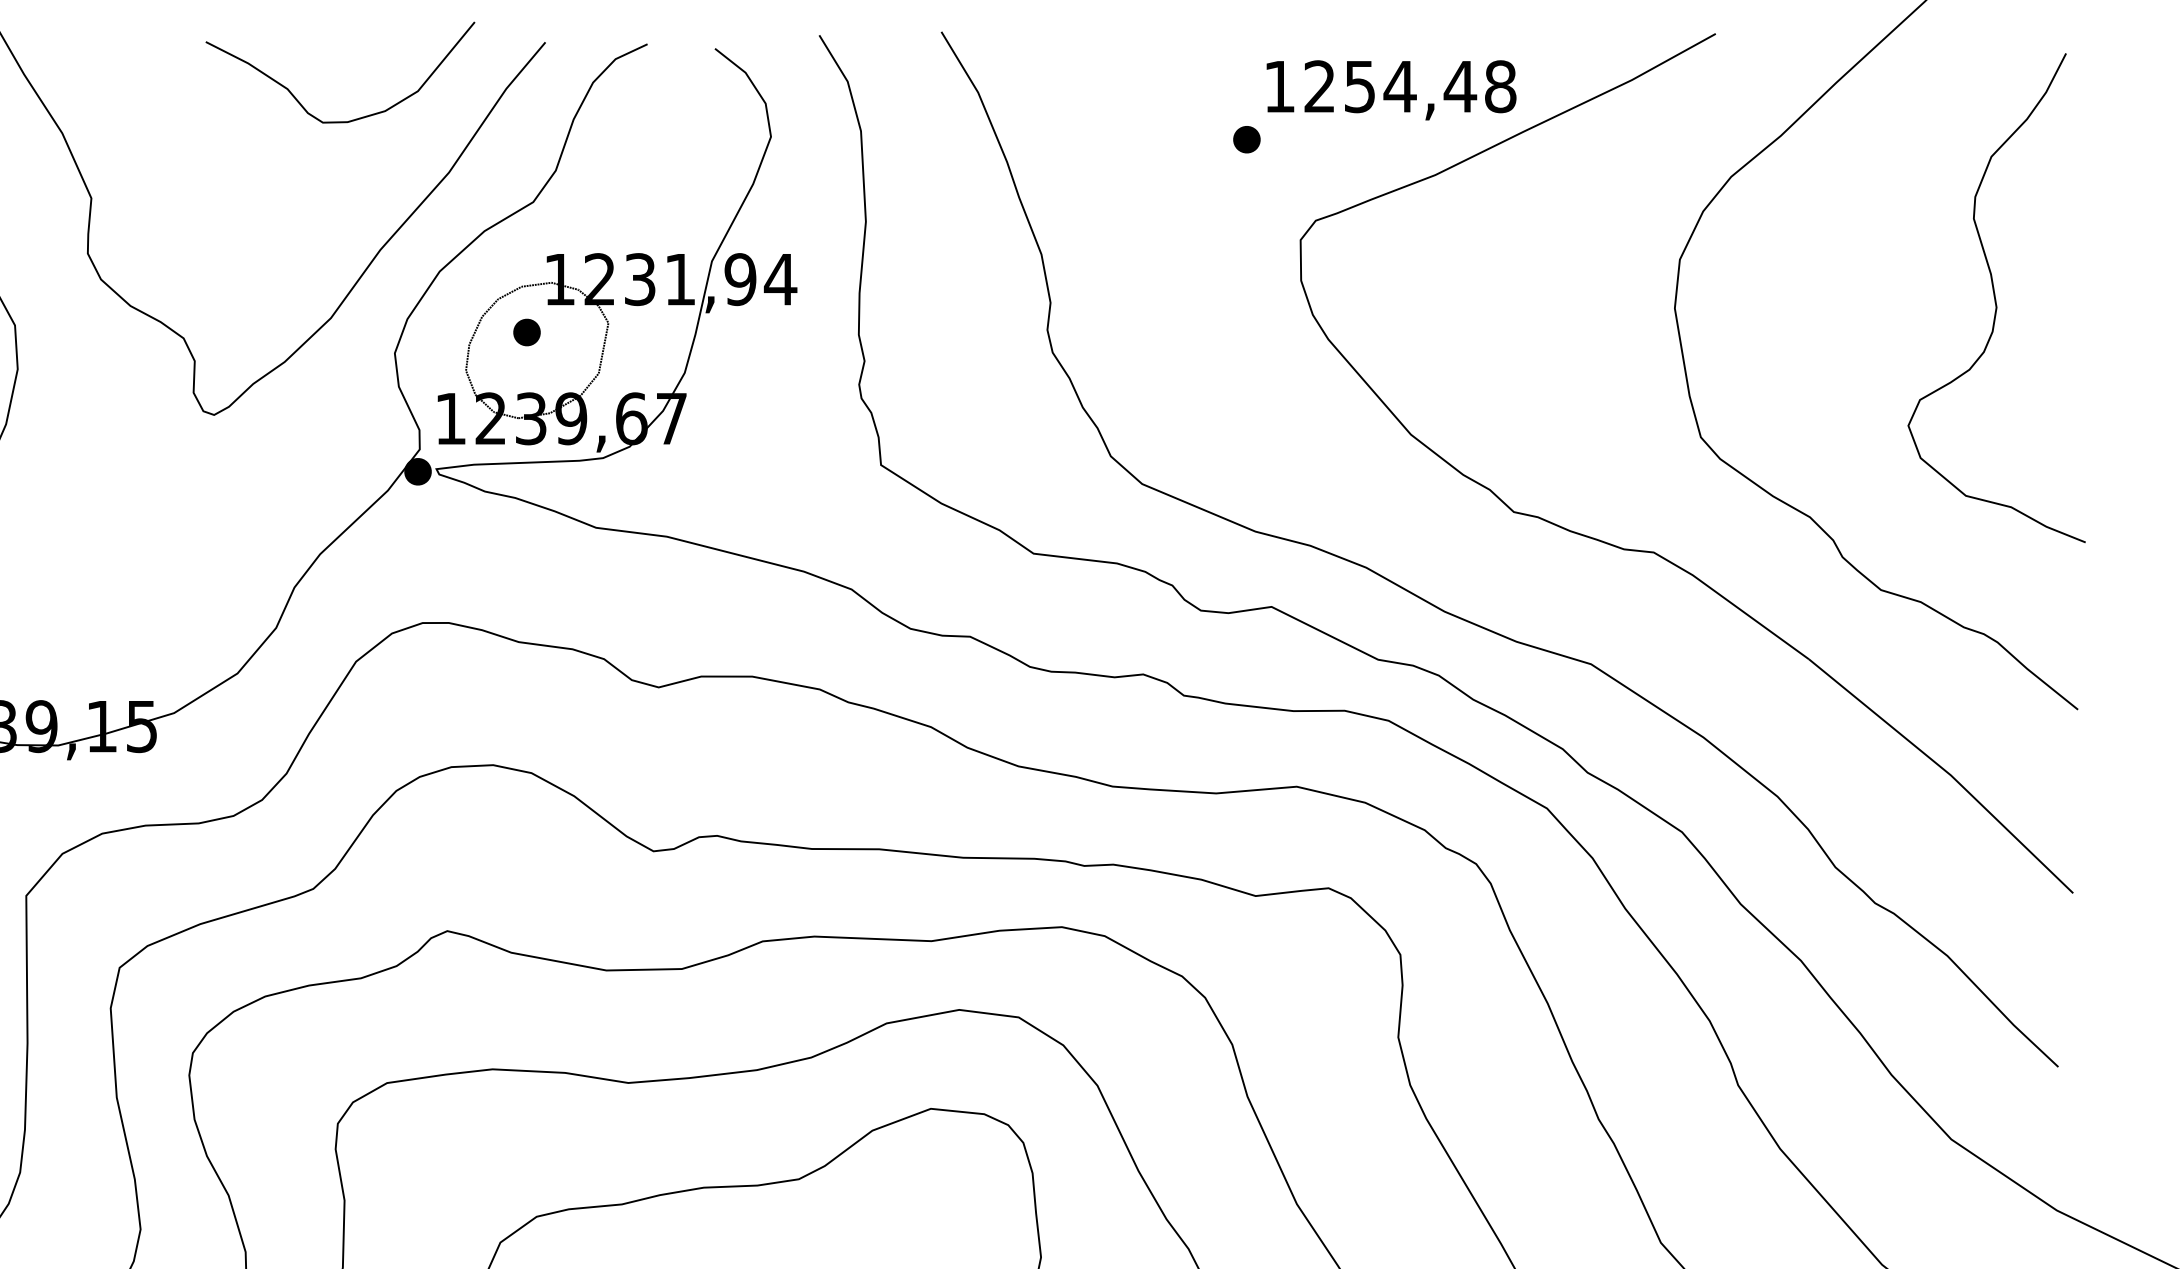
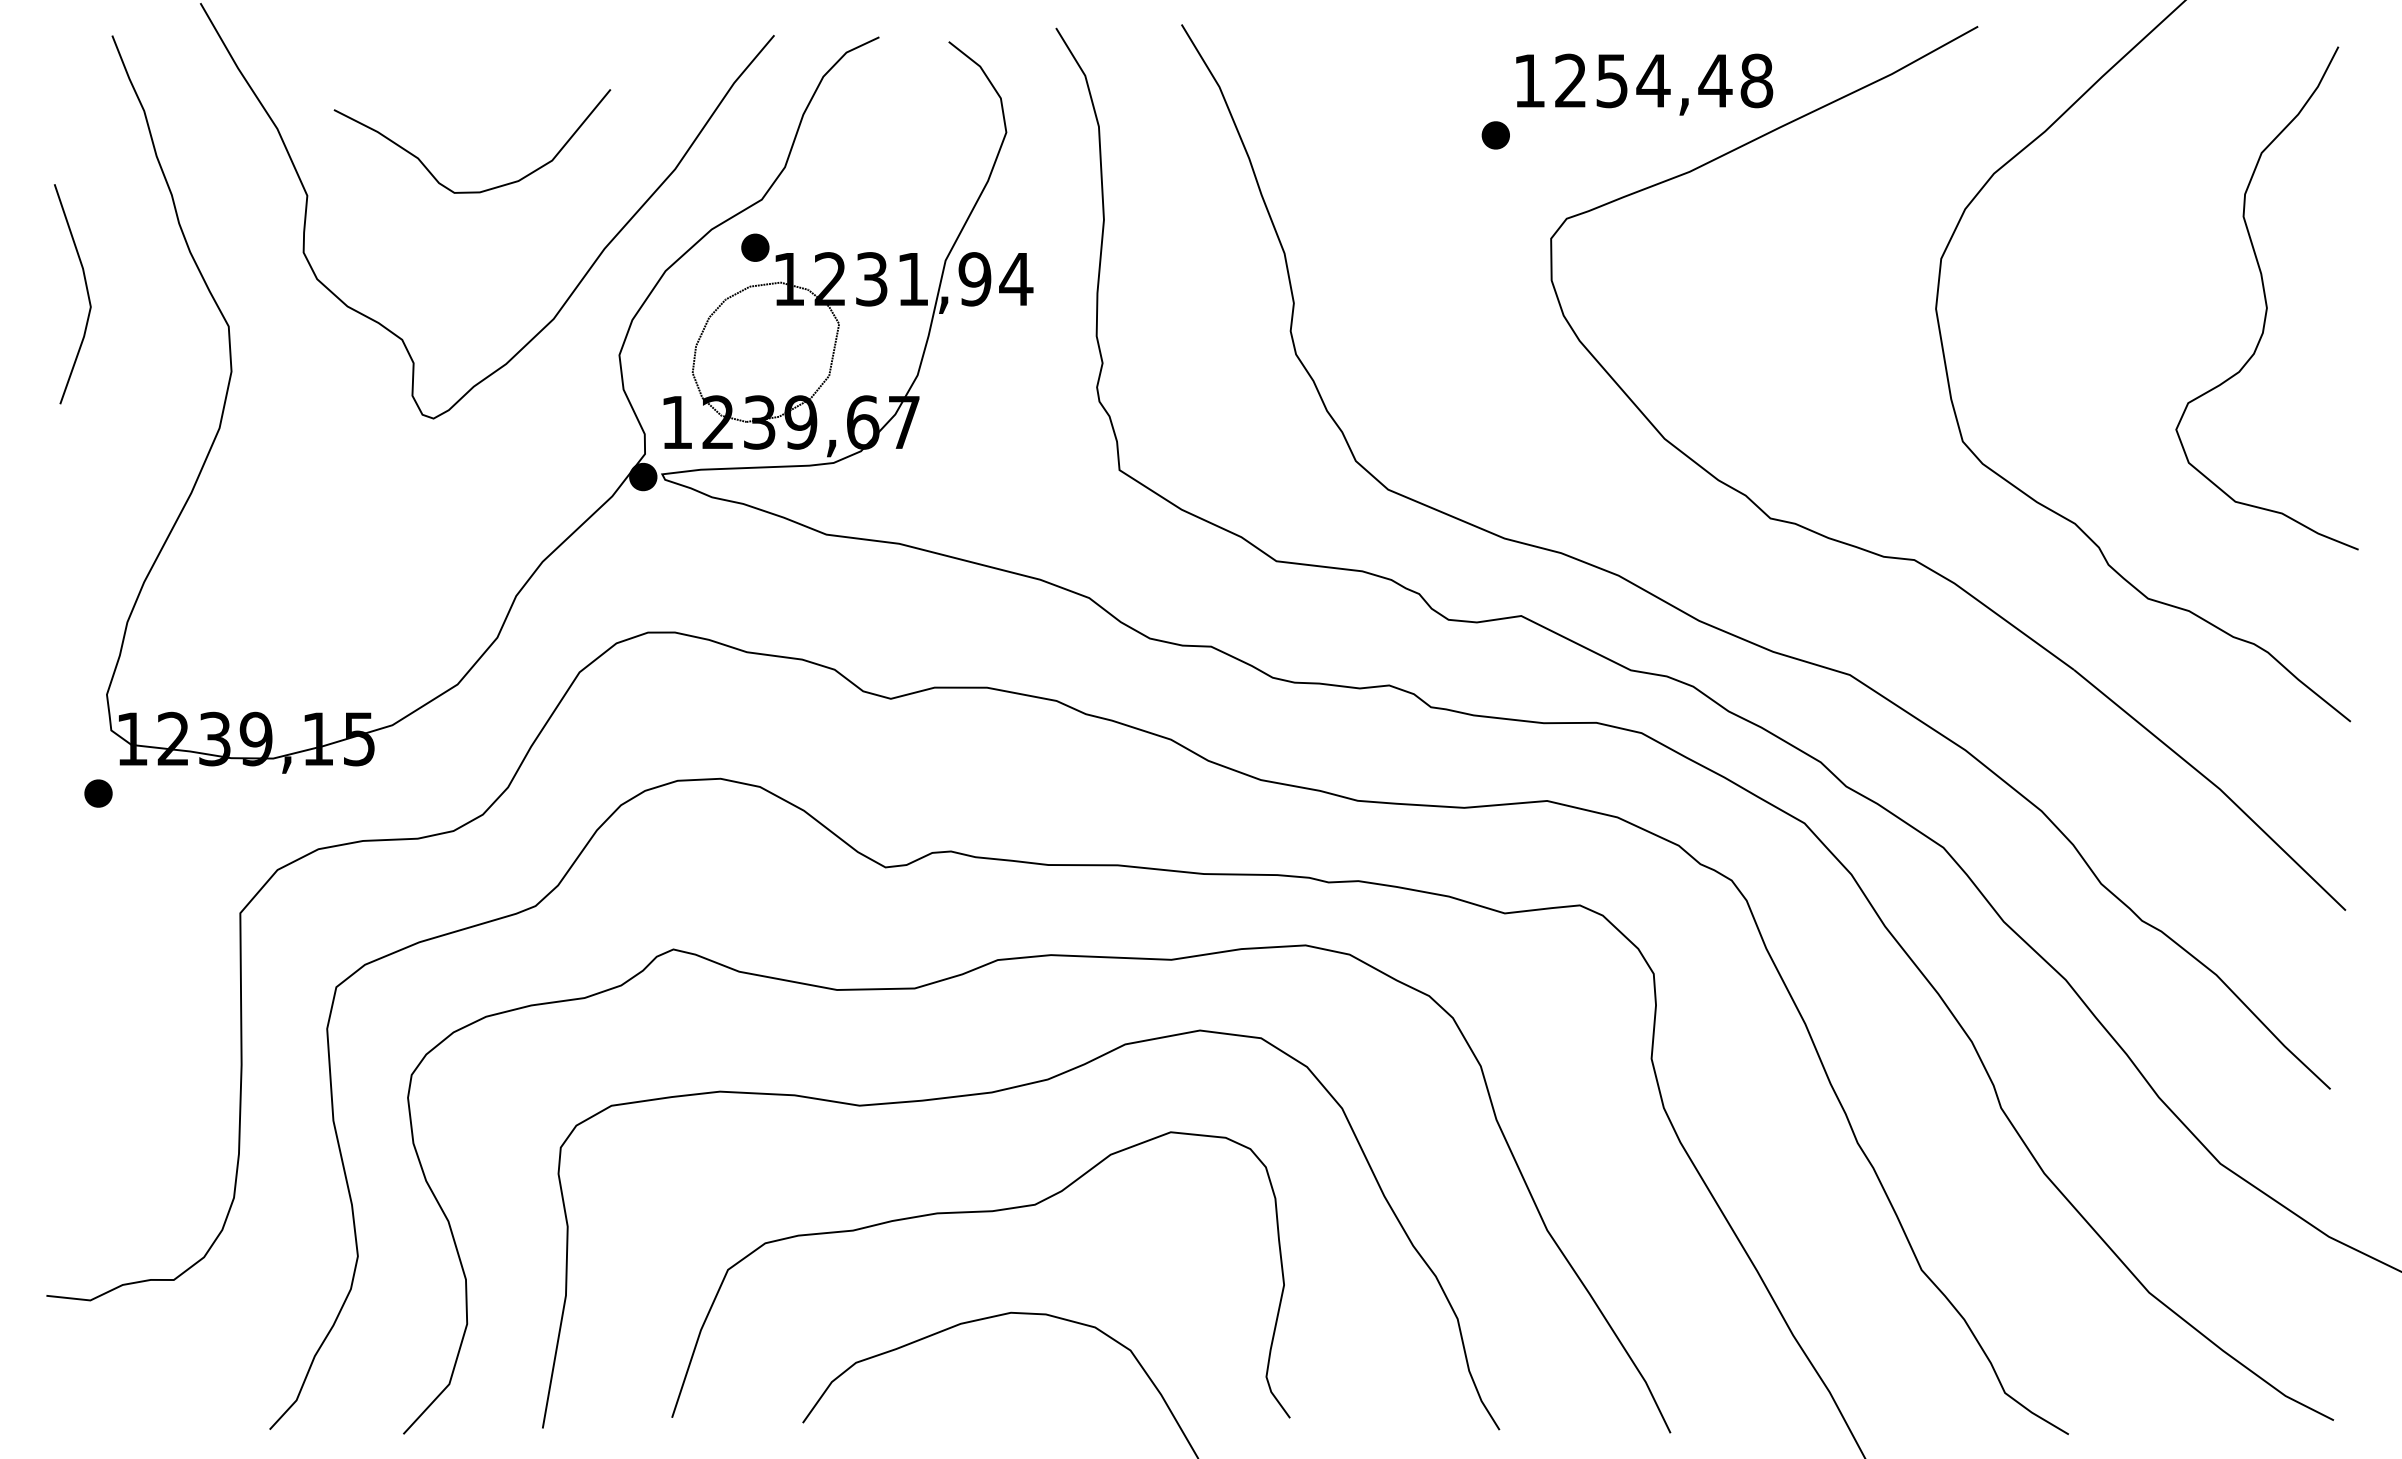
curve: (356, 118) -> (488, 188), moved
part: (527, 332) -> (755, 247), moved

